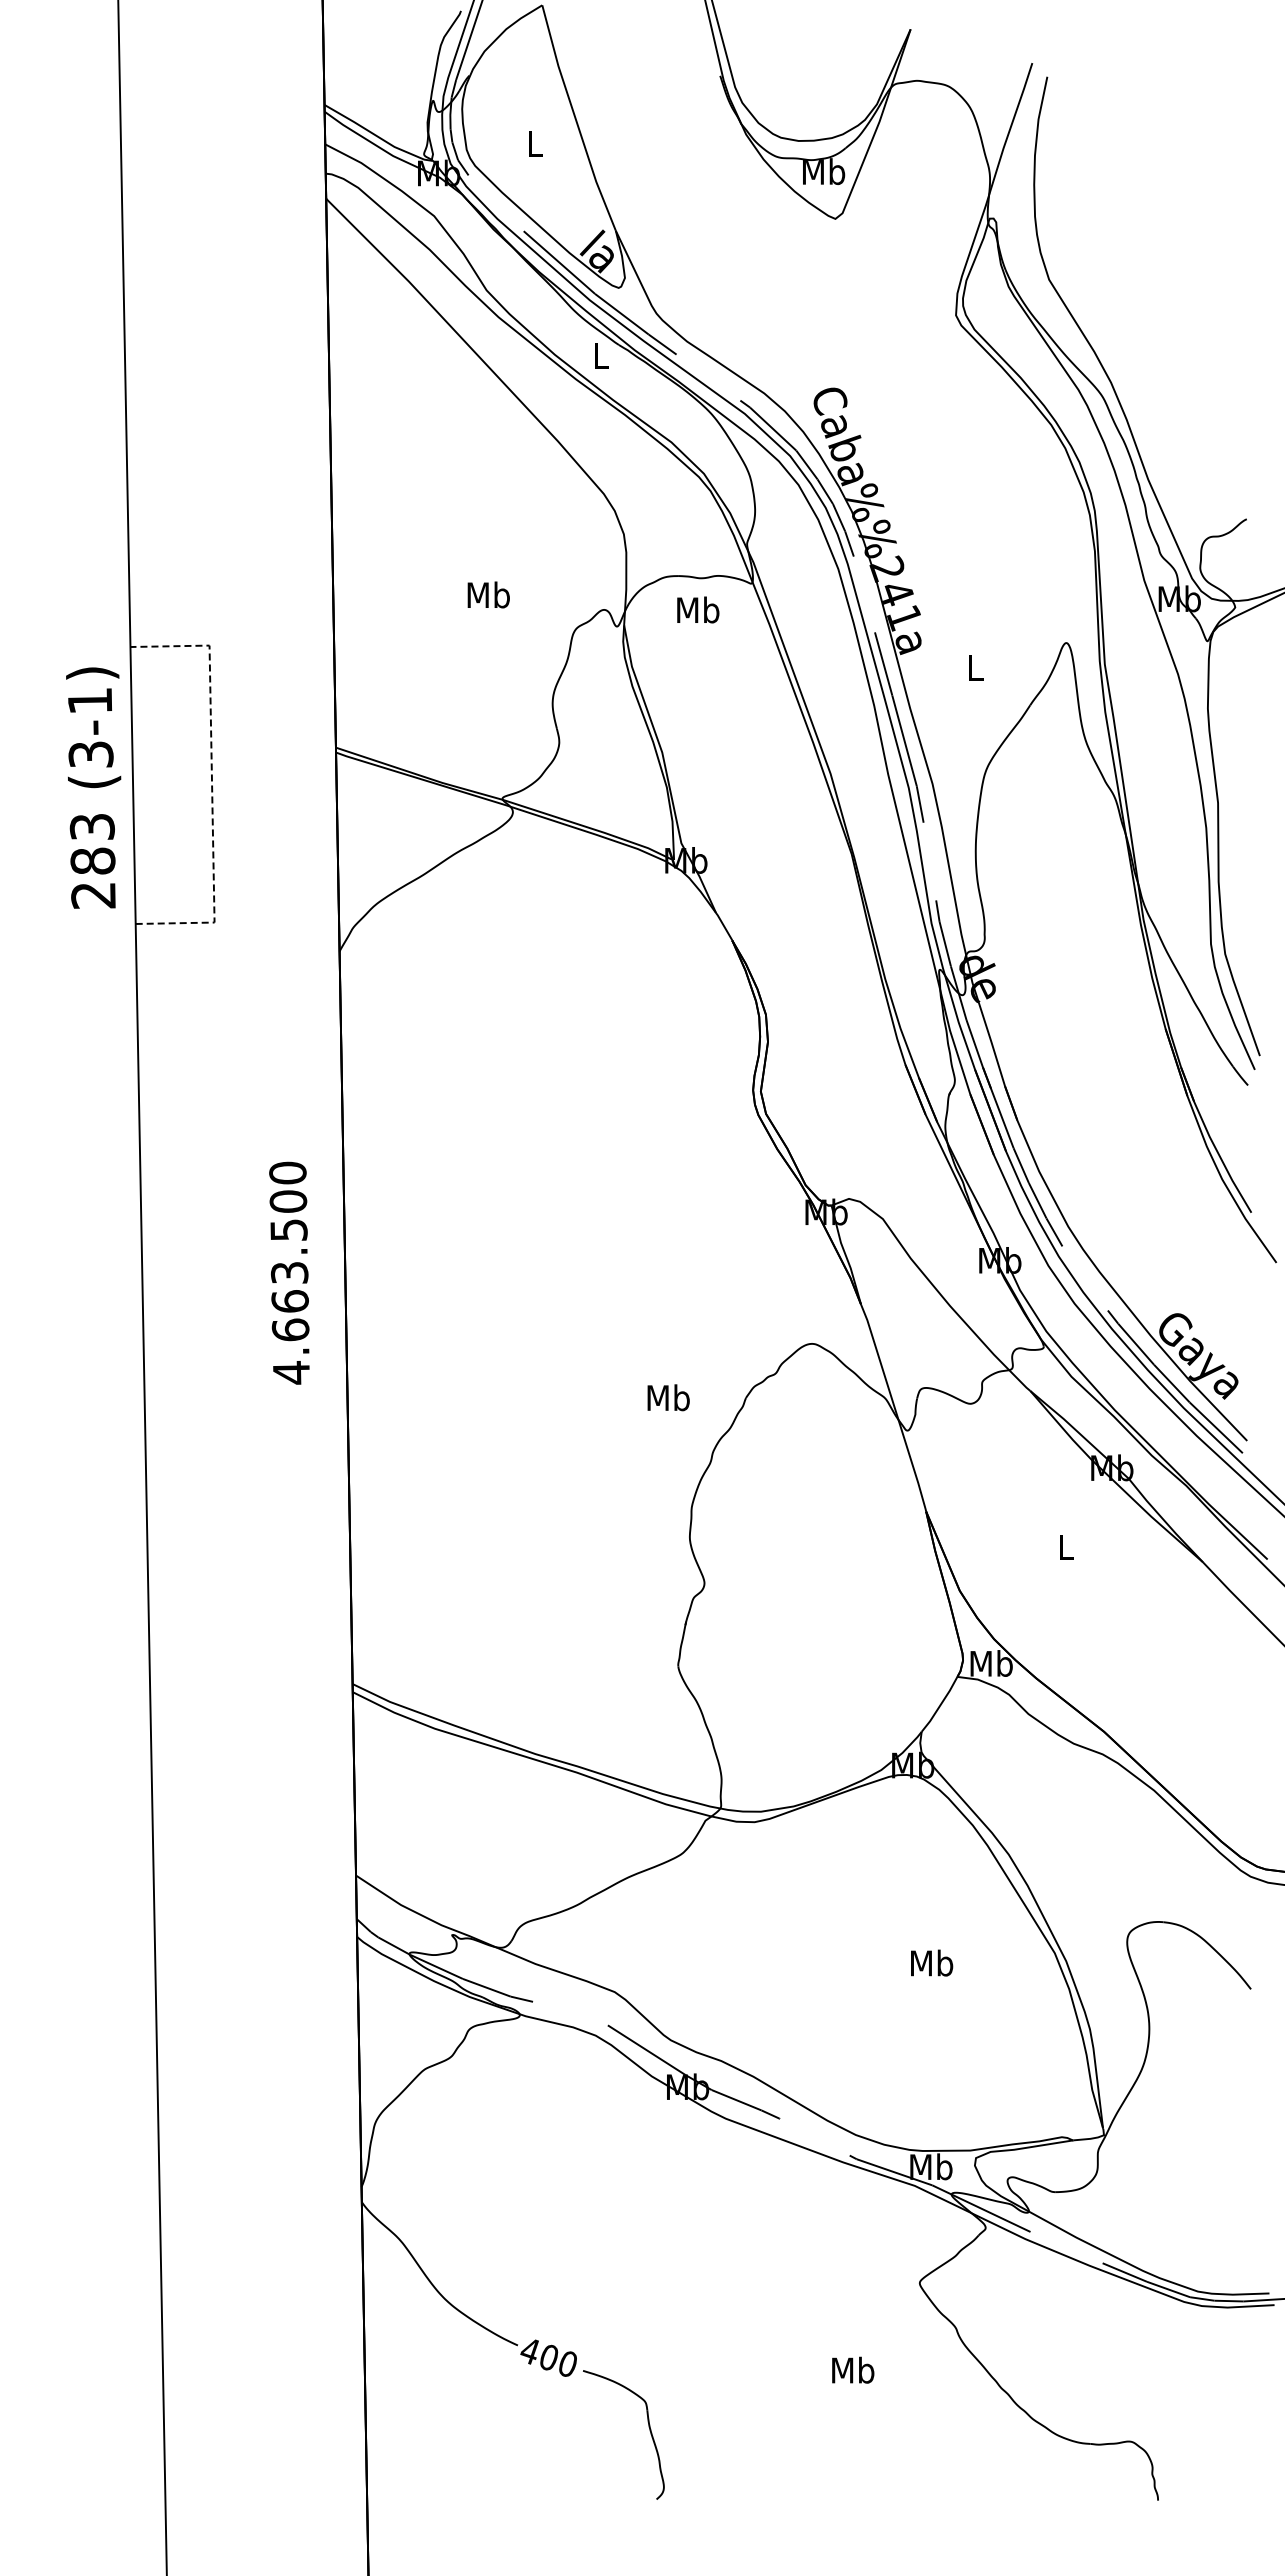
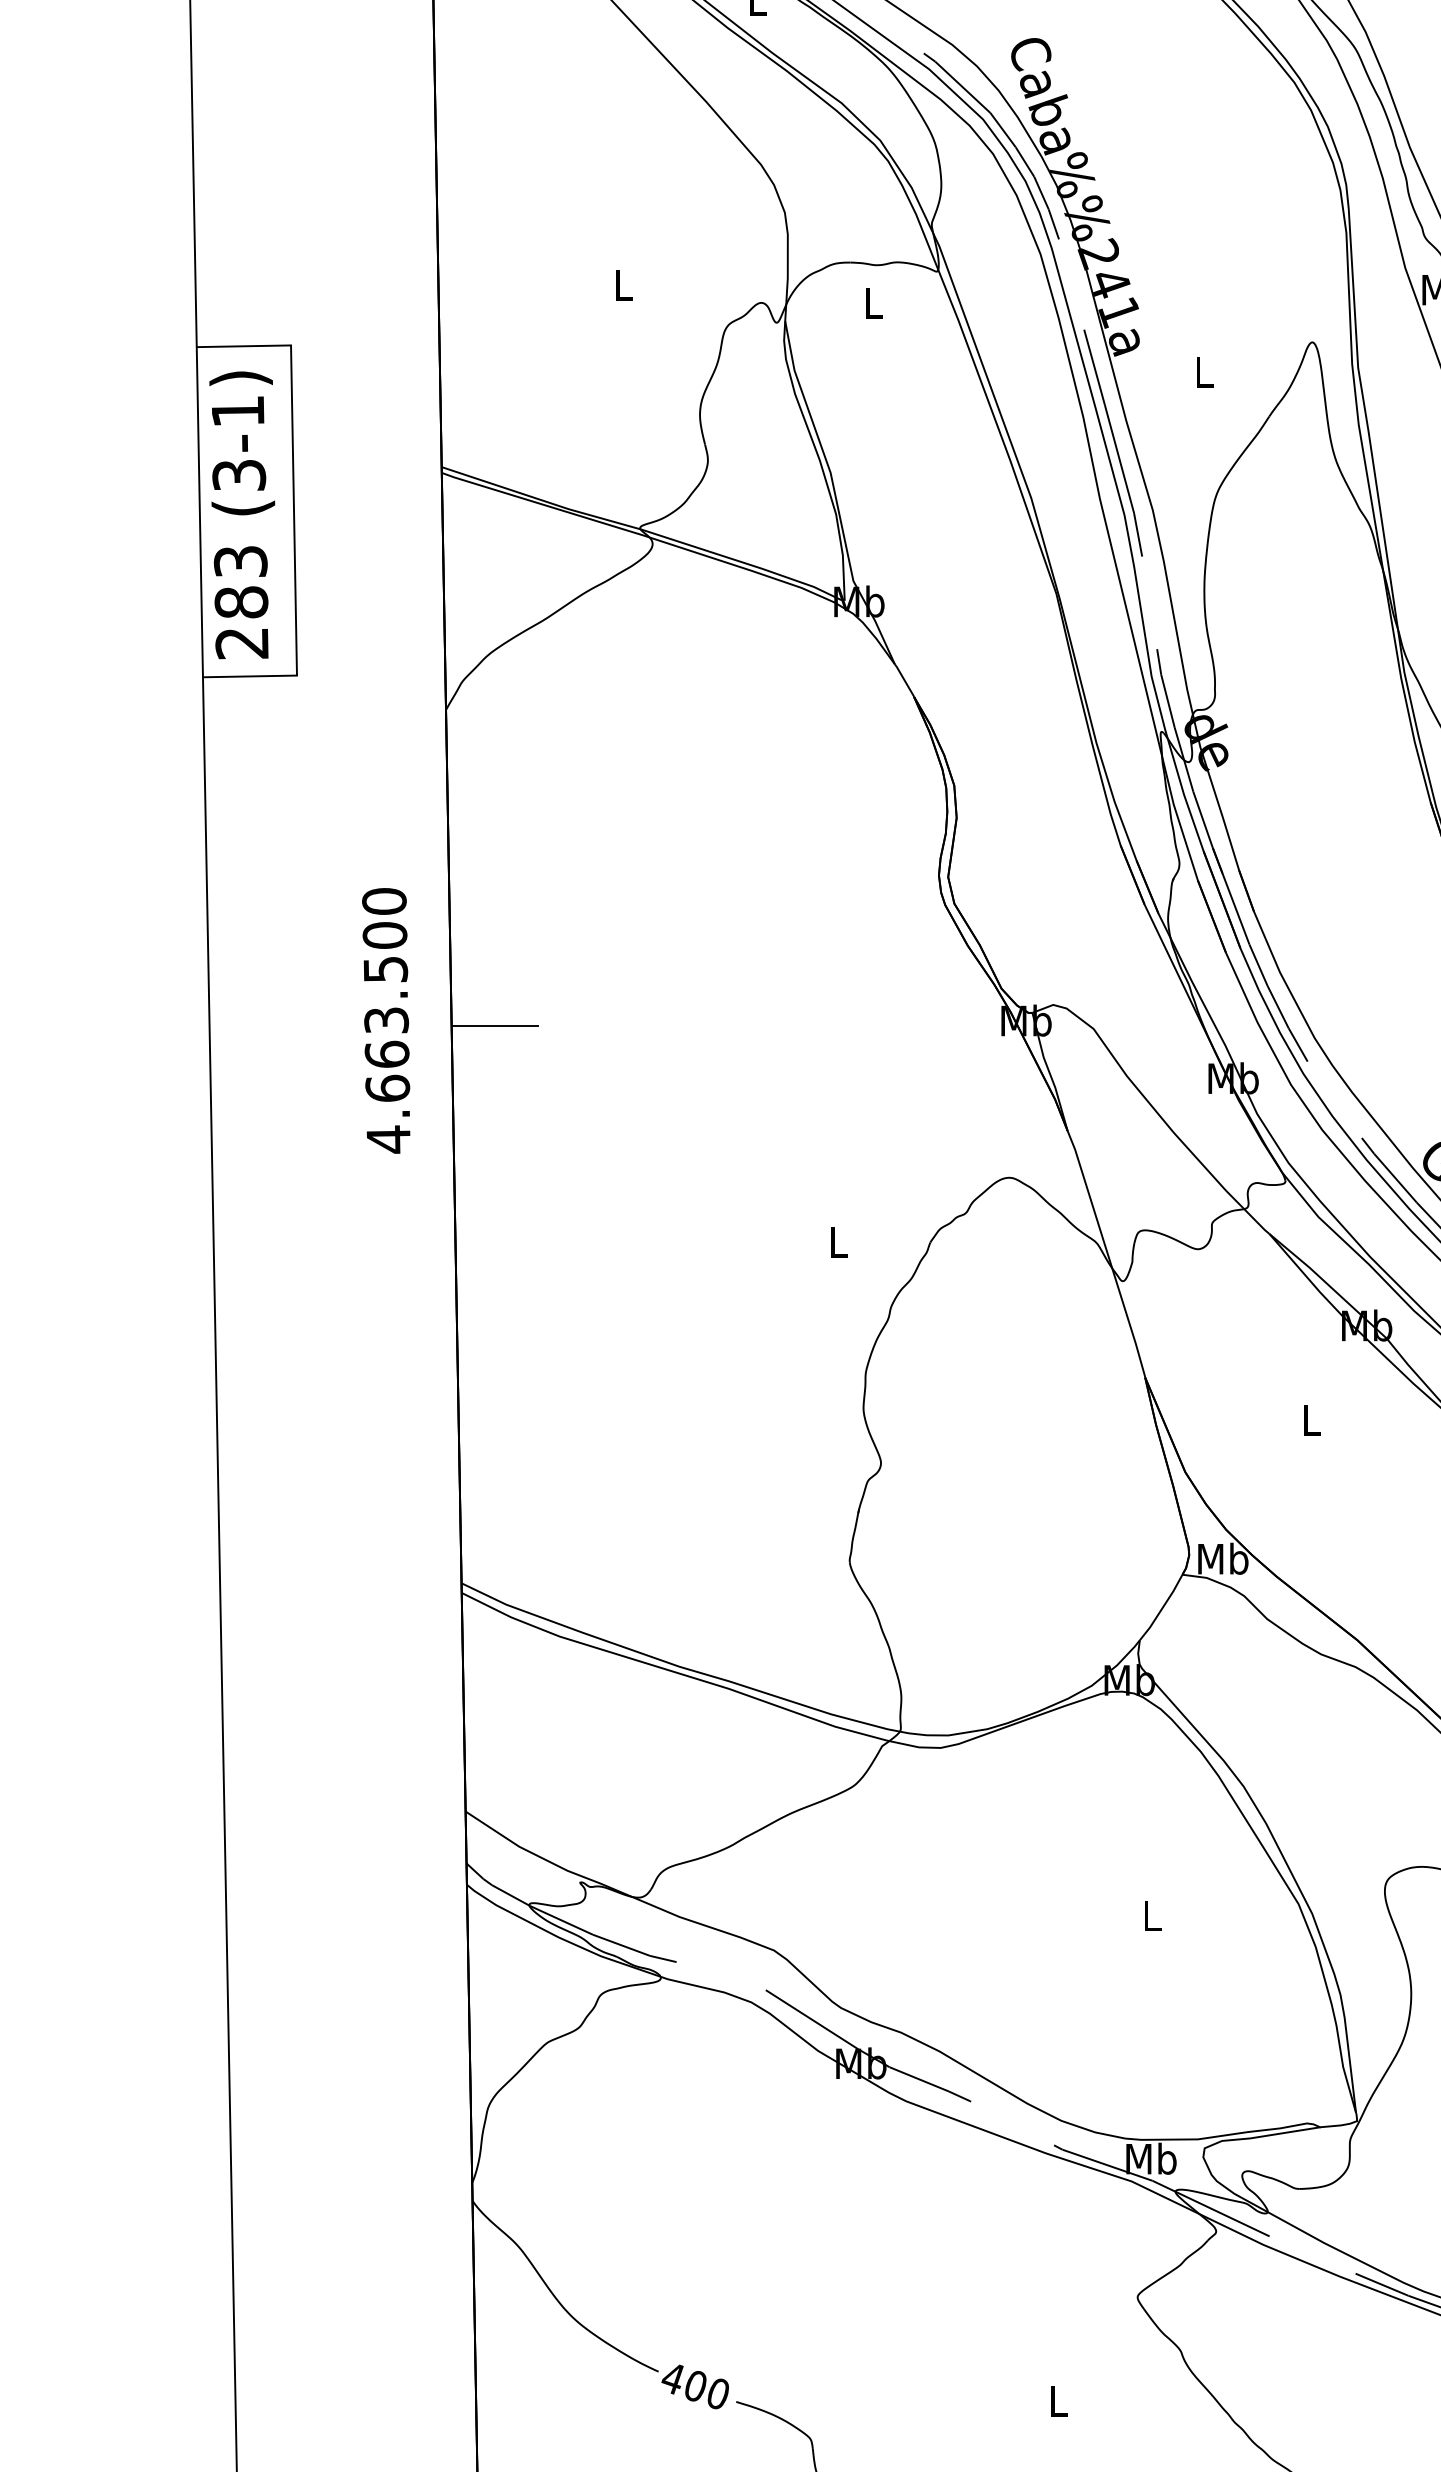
text: (488, 594) -> (623, 284), Mb -> L
text: (698, 609) -> (873, 302), Mb -> L
line: (212, 783) -> (294, 509), dashed -> solid
text: (93, 787) -> (242, 514), moved
line: (380, 1216) -> (494, 1025), added
text: (289, 1272) -> (386, 1019), moved
text: (668, 1397) -> (838, 1241), Mb -> L
text: (932, 1962) -> (1152, 1915), Mb -> L
text: (853, 2369) -> (1058, 2400), Mb -> L

